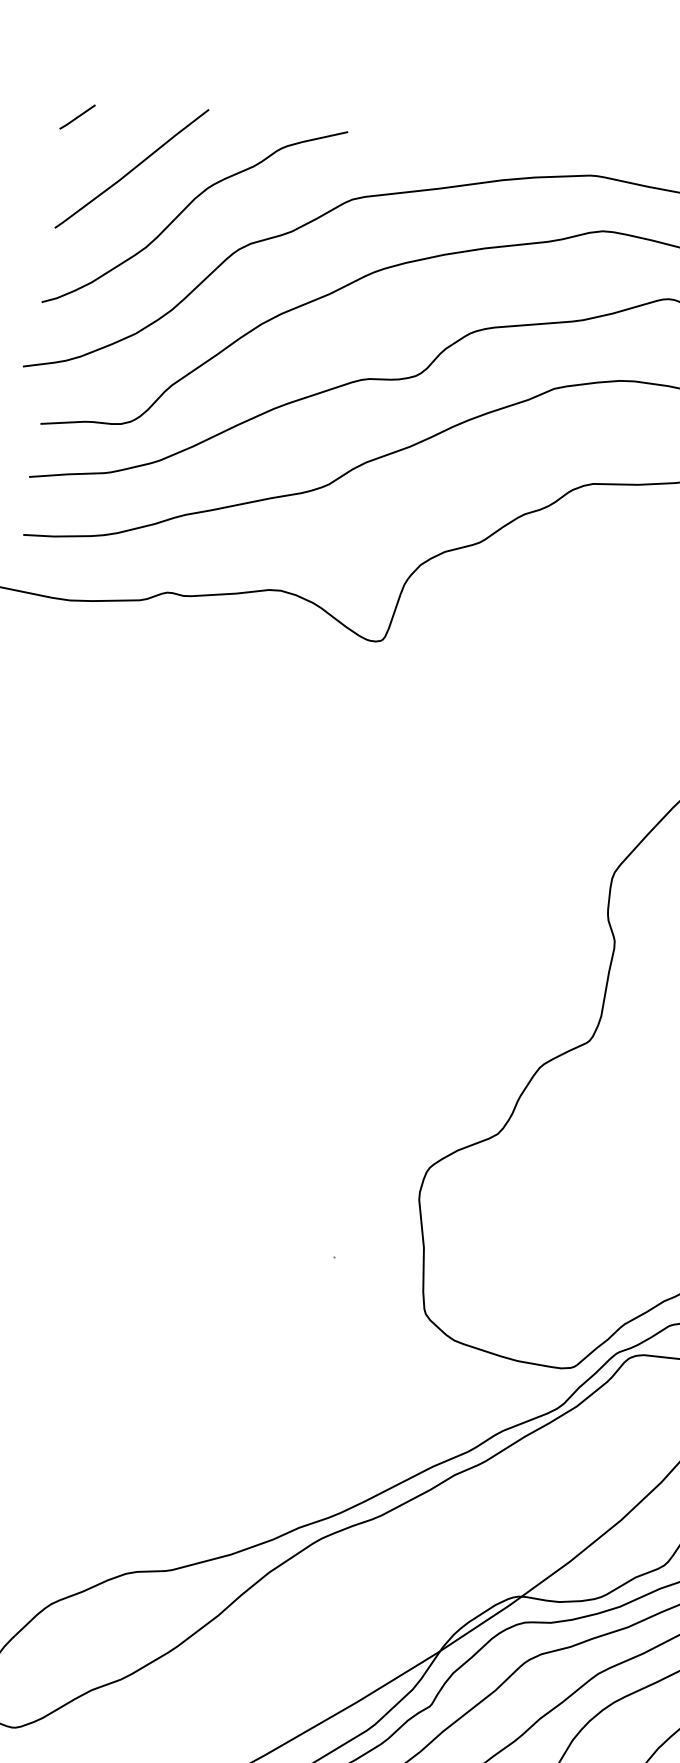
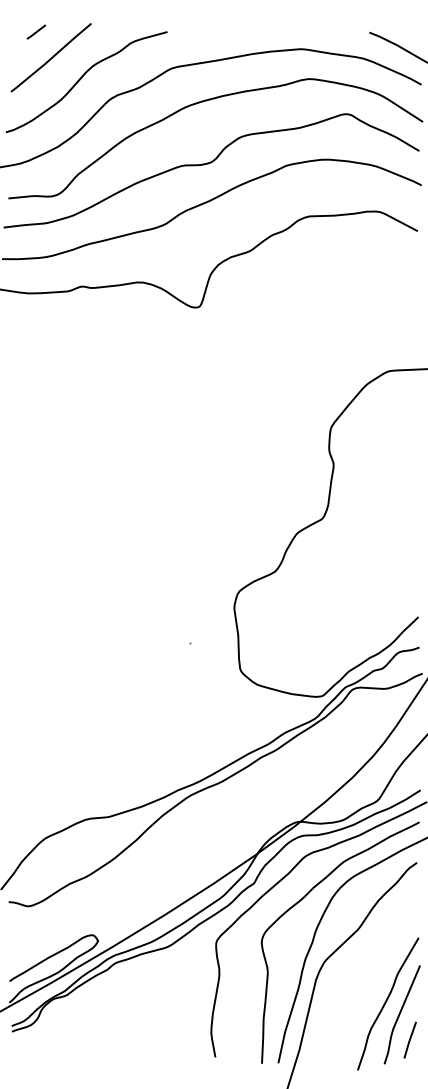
line: (77, 116) -> (36, 31), moved

